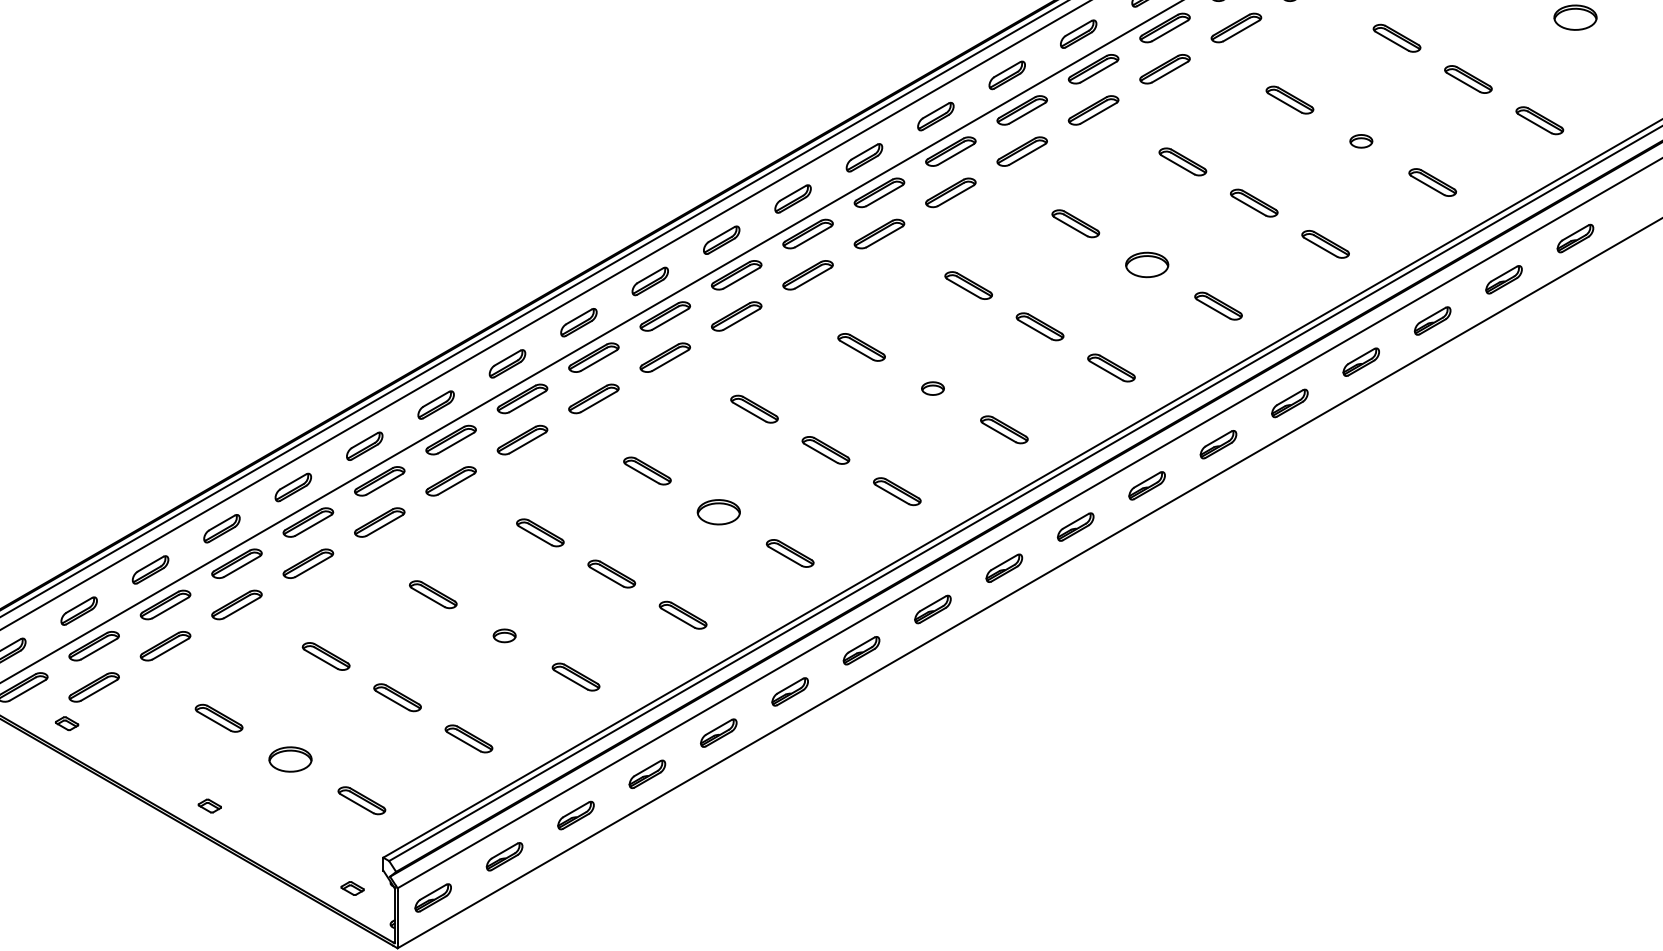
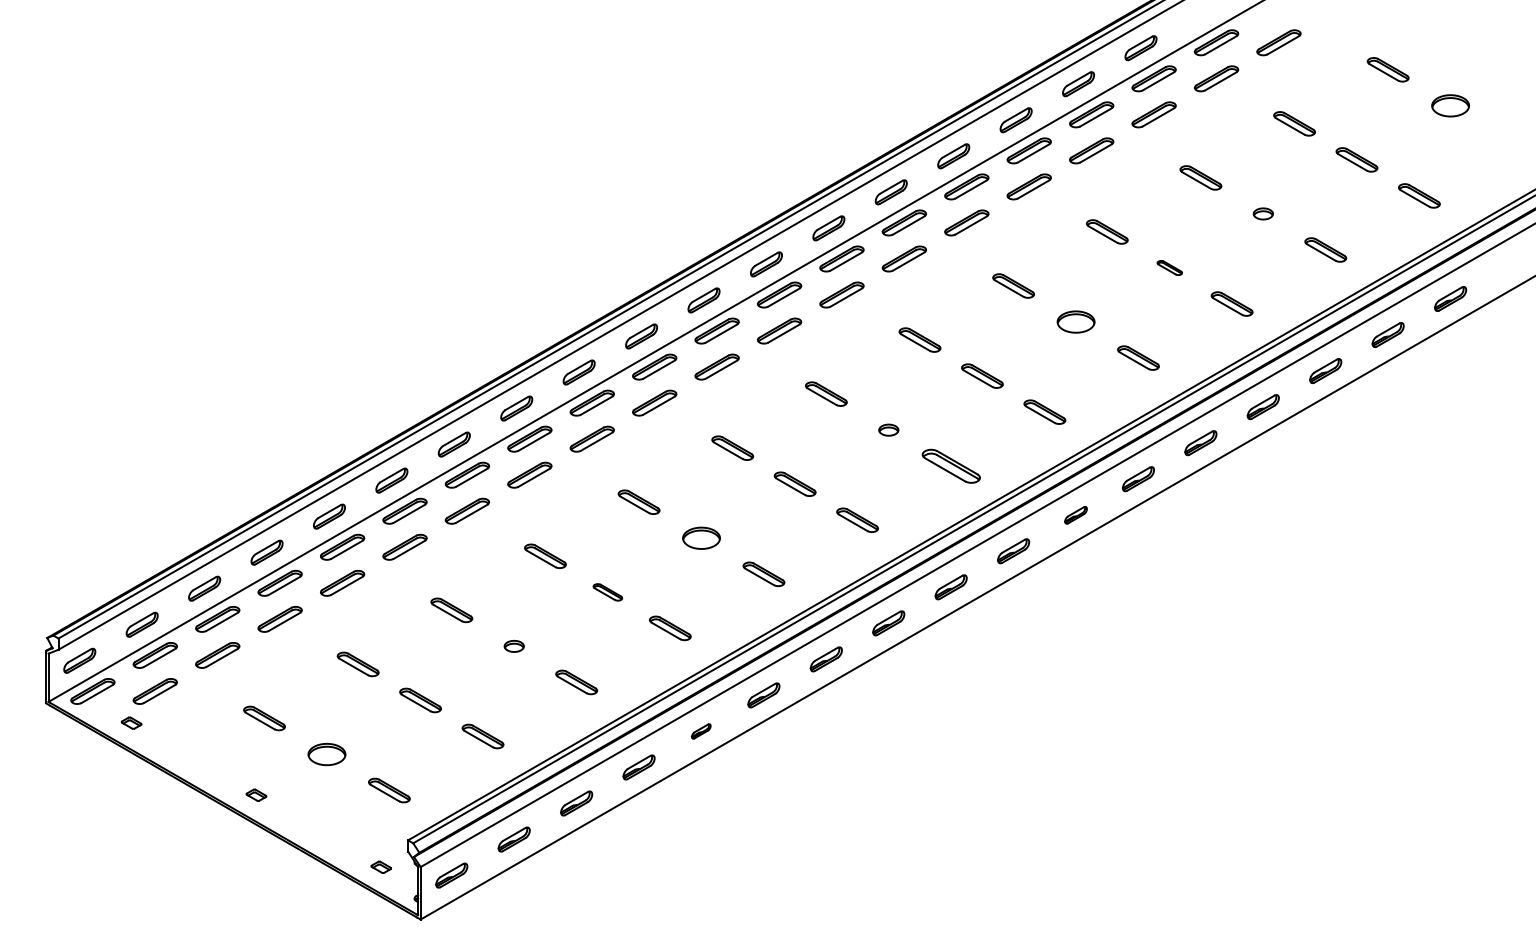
part: (1254, 202) -> (1169, 267), size x0.6
part: (1003, 429) -> (950, 465), size x1.4
part: (1146, 486) -> (1075, 515), size x0.7
part: (611, 574) -> (607, 592), size x0.7
part: (717, 733) -> (700, 731), size x0.6

